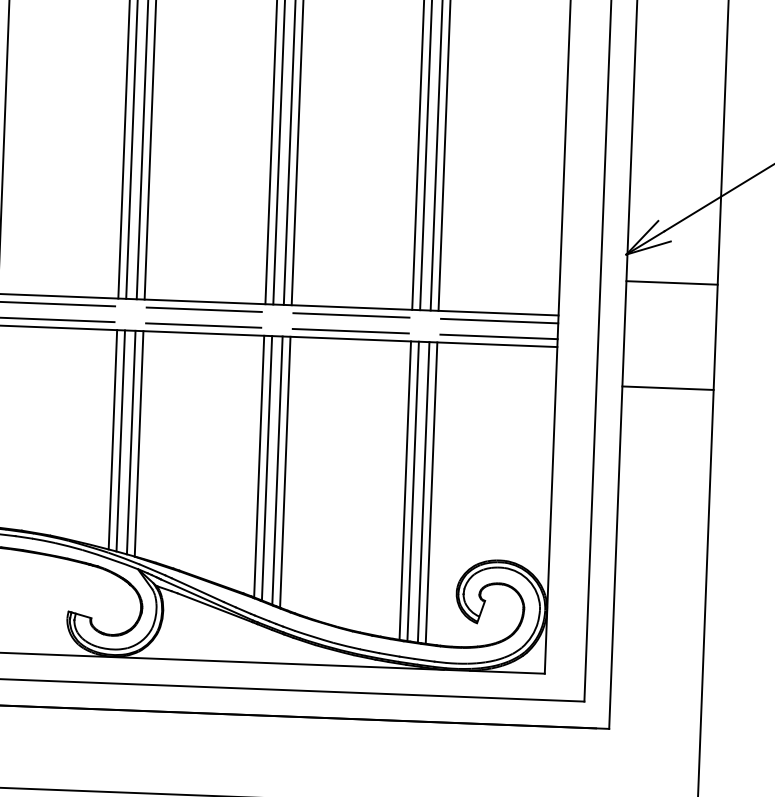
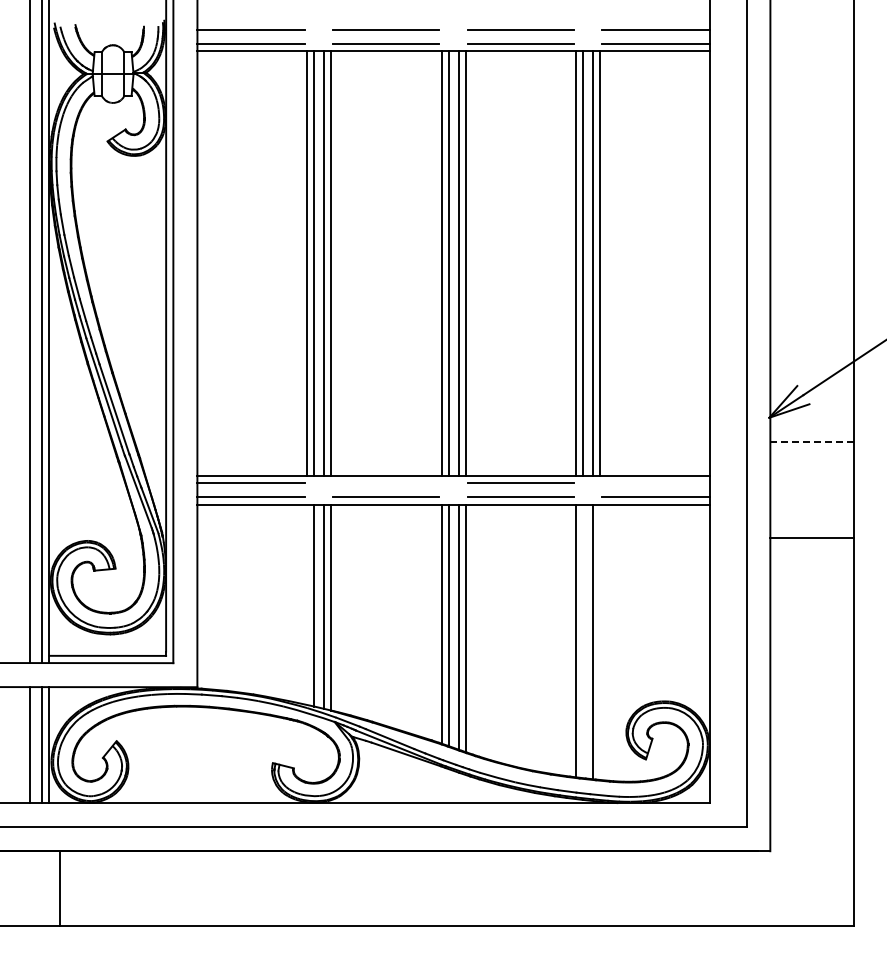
line: (672, 283) -> (812, 442), solid -> dashed
line: (203, 309) -> (385, 482), removed
line: (499, 320) -> (655, 482), removed
line: (113, 439) -> (307, 604), removed
line: (413, 491) -> (583, 641), removed
line: (431, 492) -> (599, 641), removed

